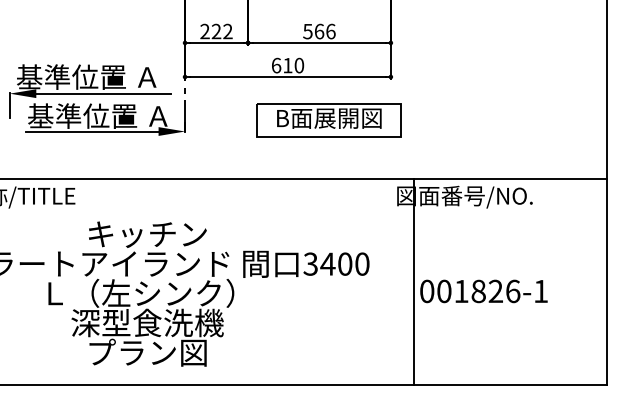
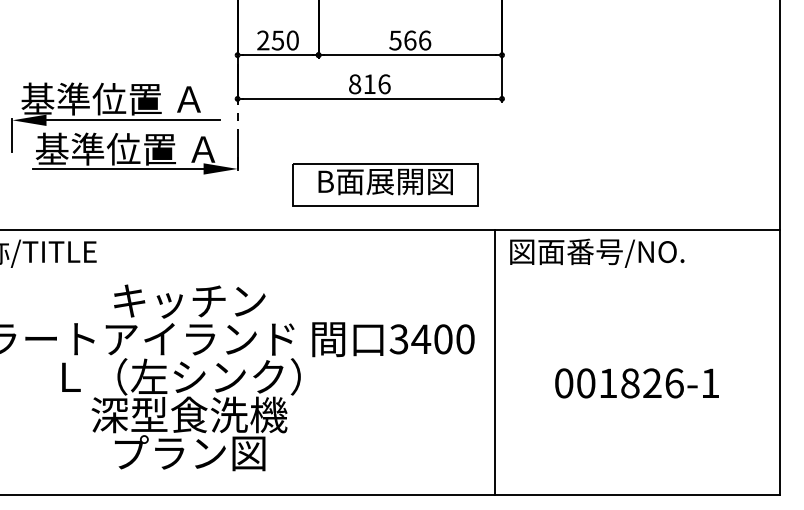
text: (221, 31) -> (284, 40), 222 -> 250
text: (287, 65) -> (369, 84), 610 -> 816
part: (328, 120) -> (384, 184), moved
line: (414, 281) -> (495, 361), moved
text: (483, 291) -> (636, 383), moved

